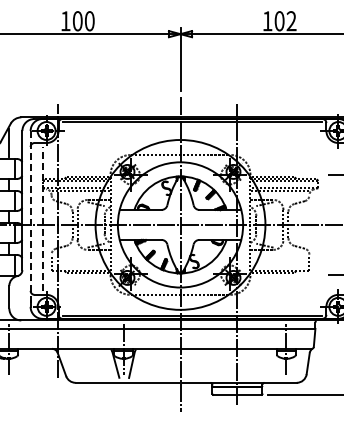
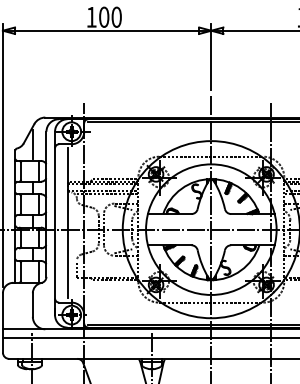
line: (30, 218) -> (54, 222), dashed -> solid
line: (42, 218) -> (67, 222), dashed -> solid

